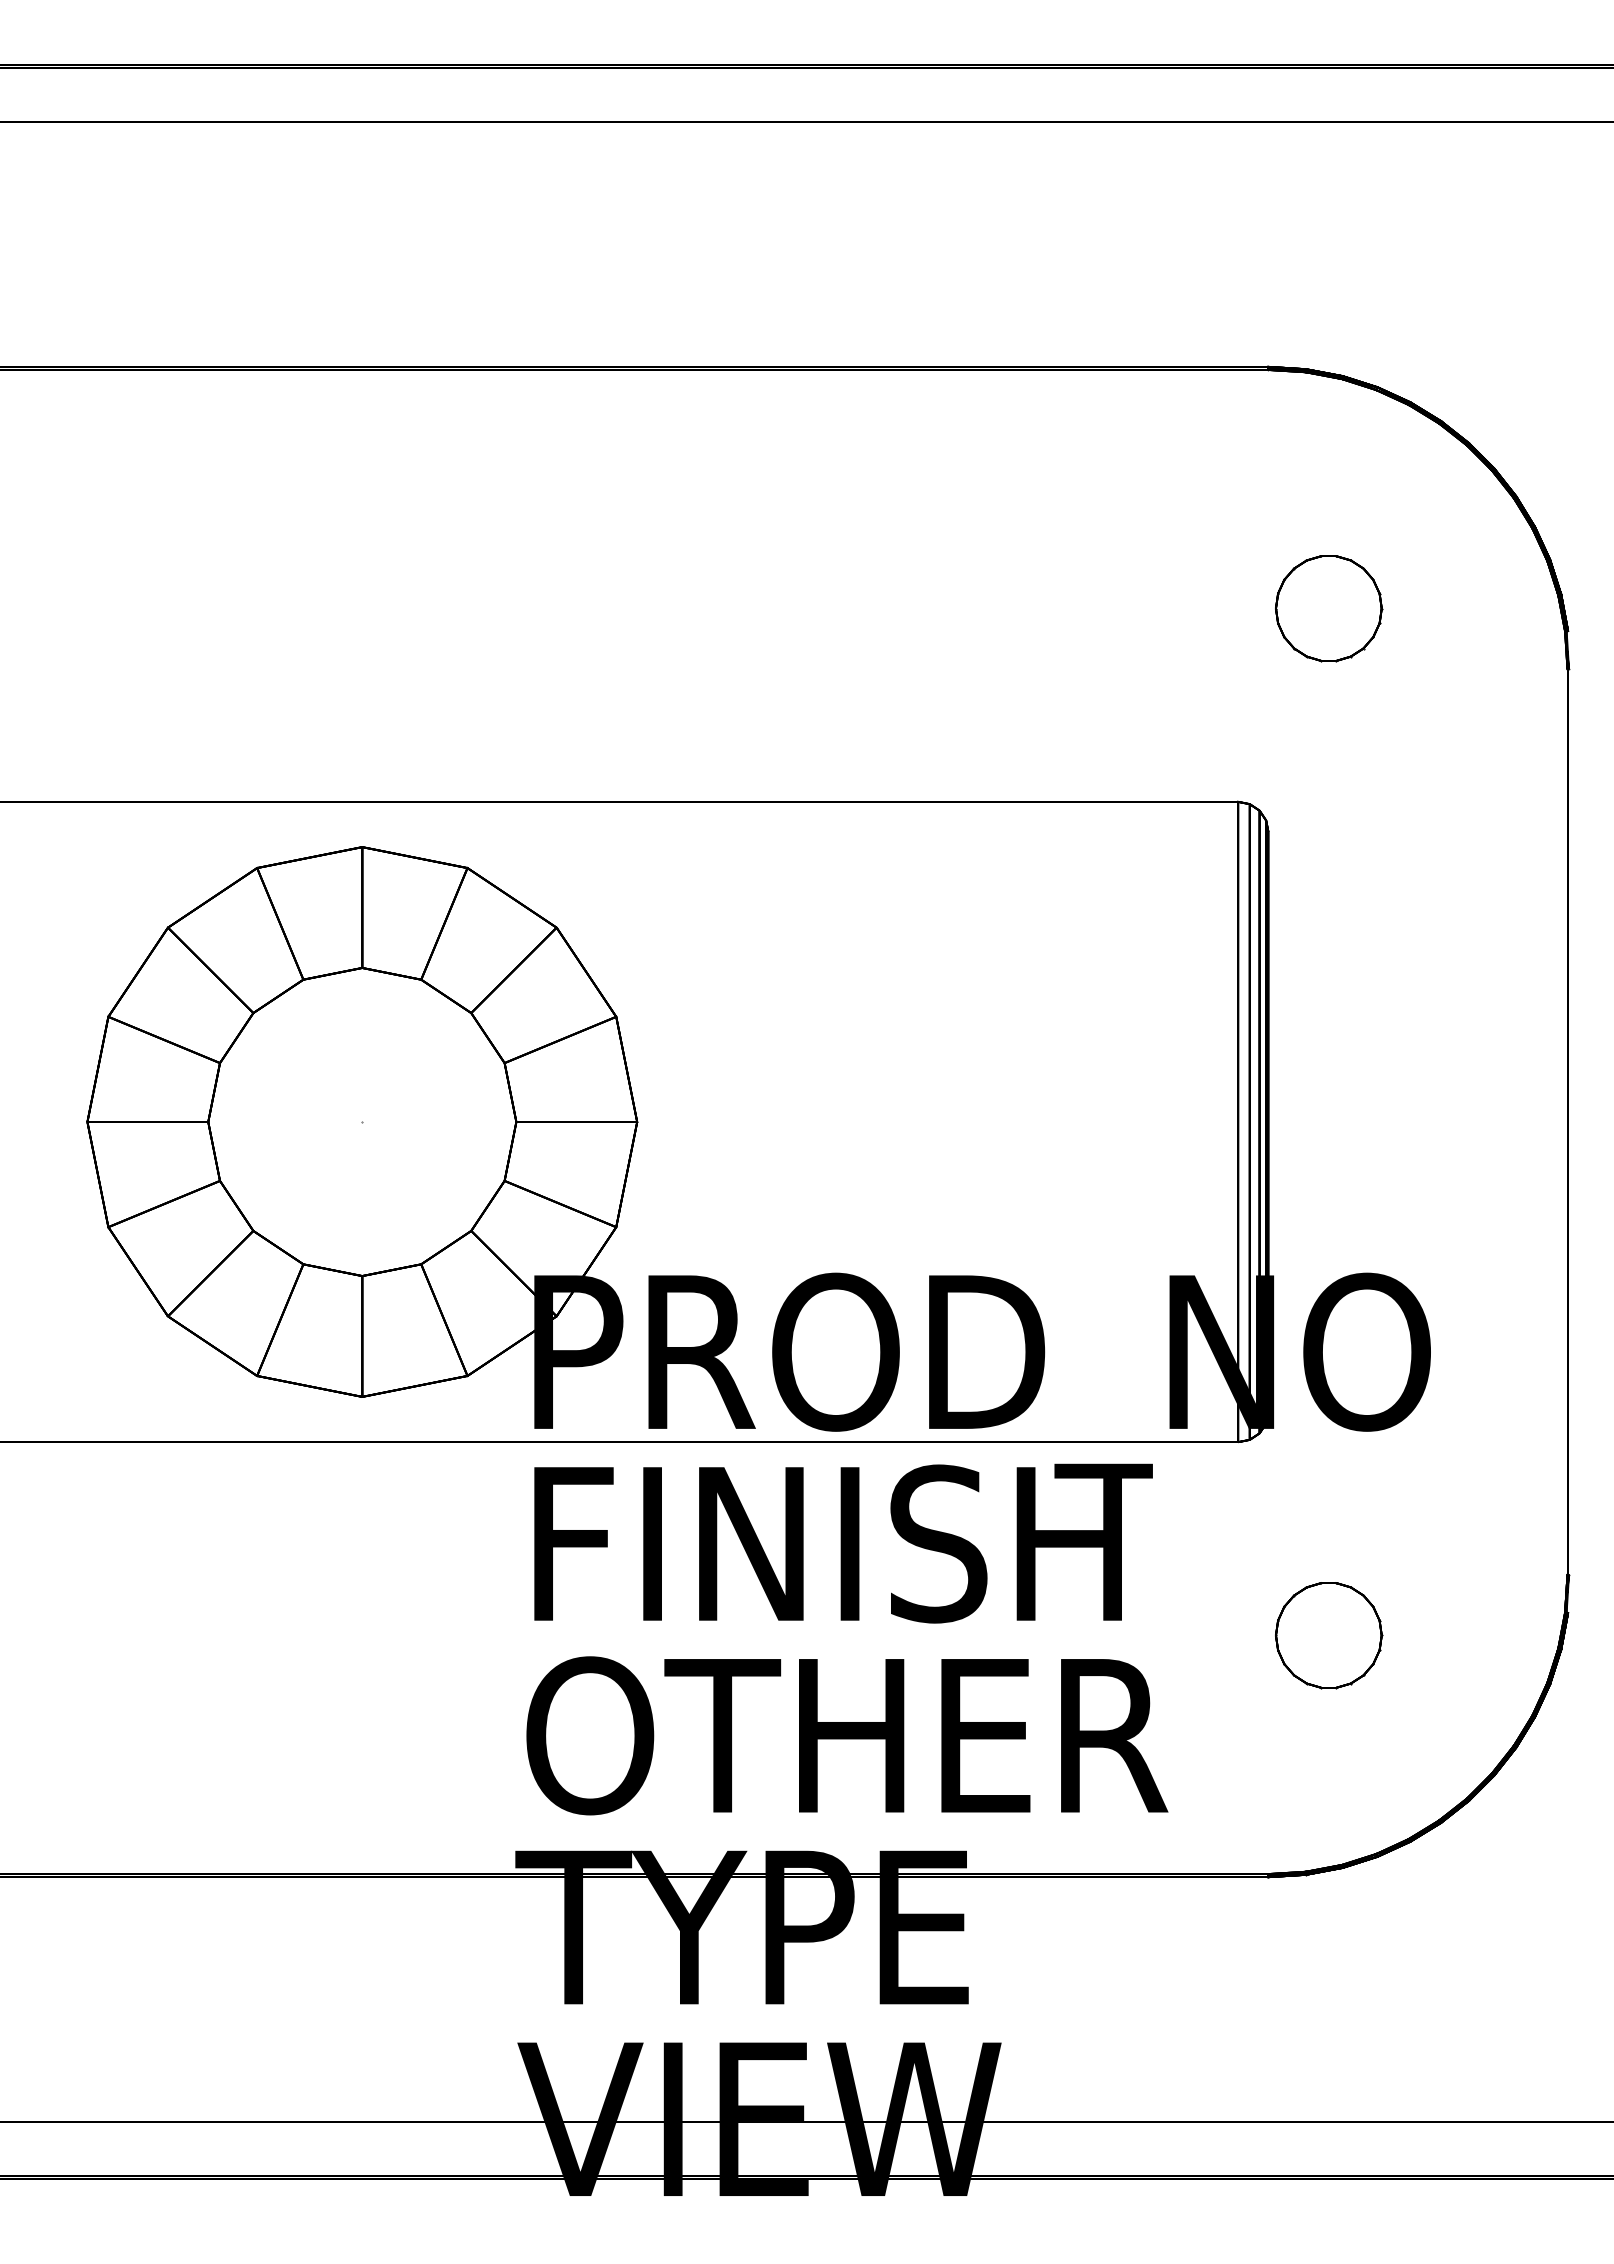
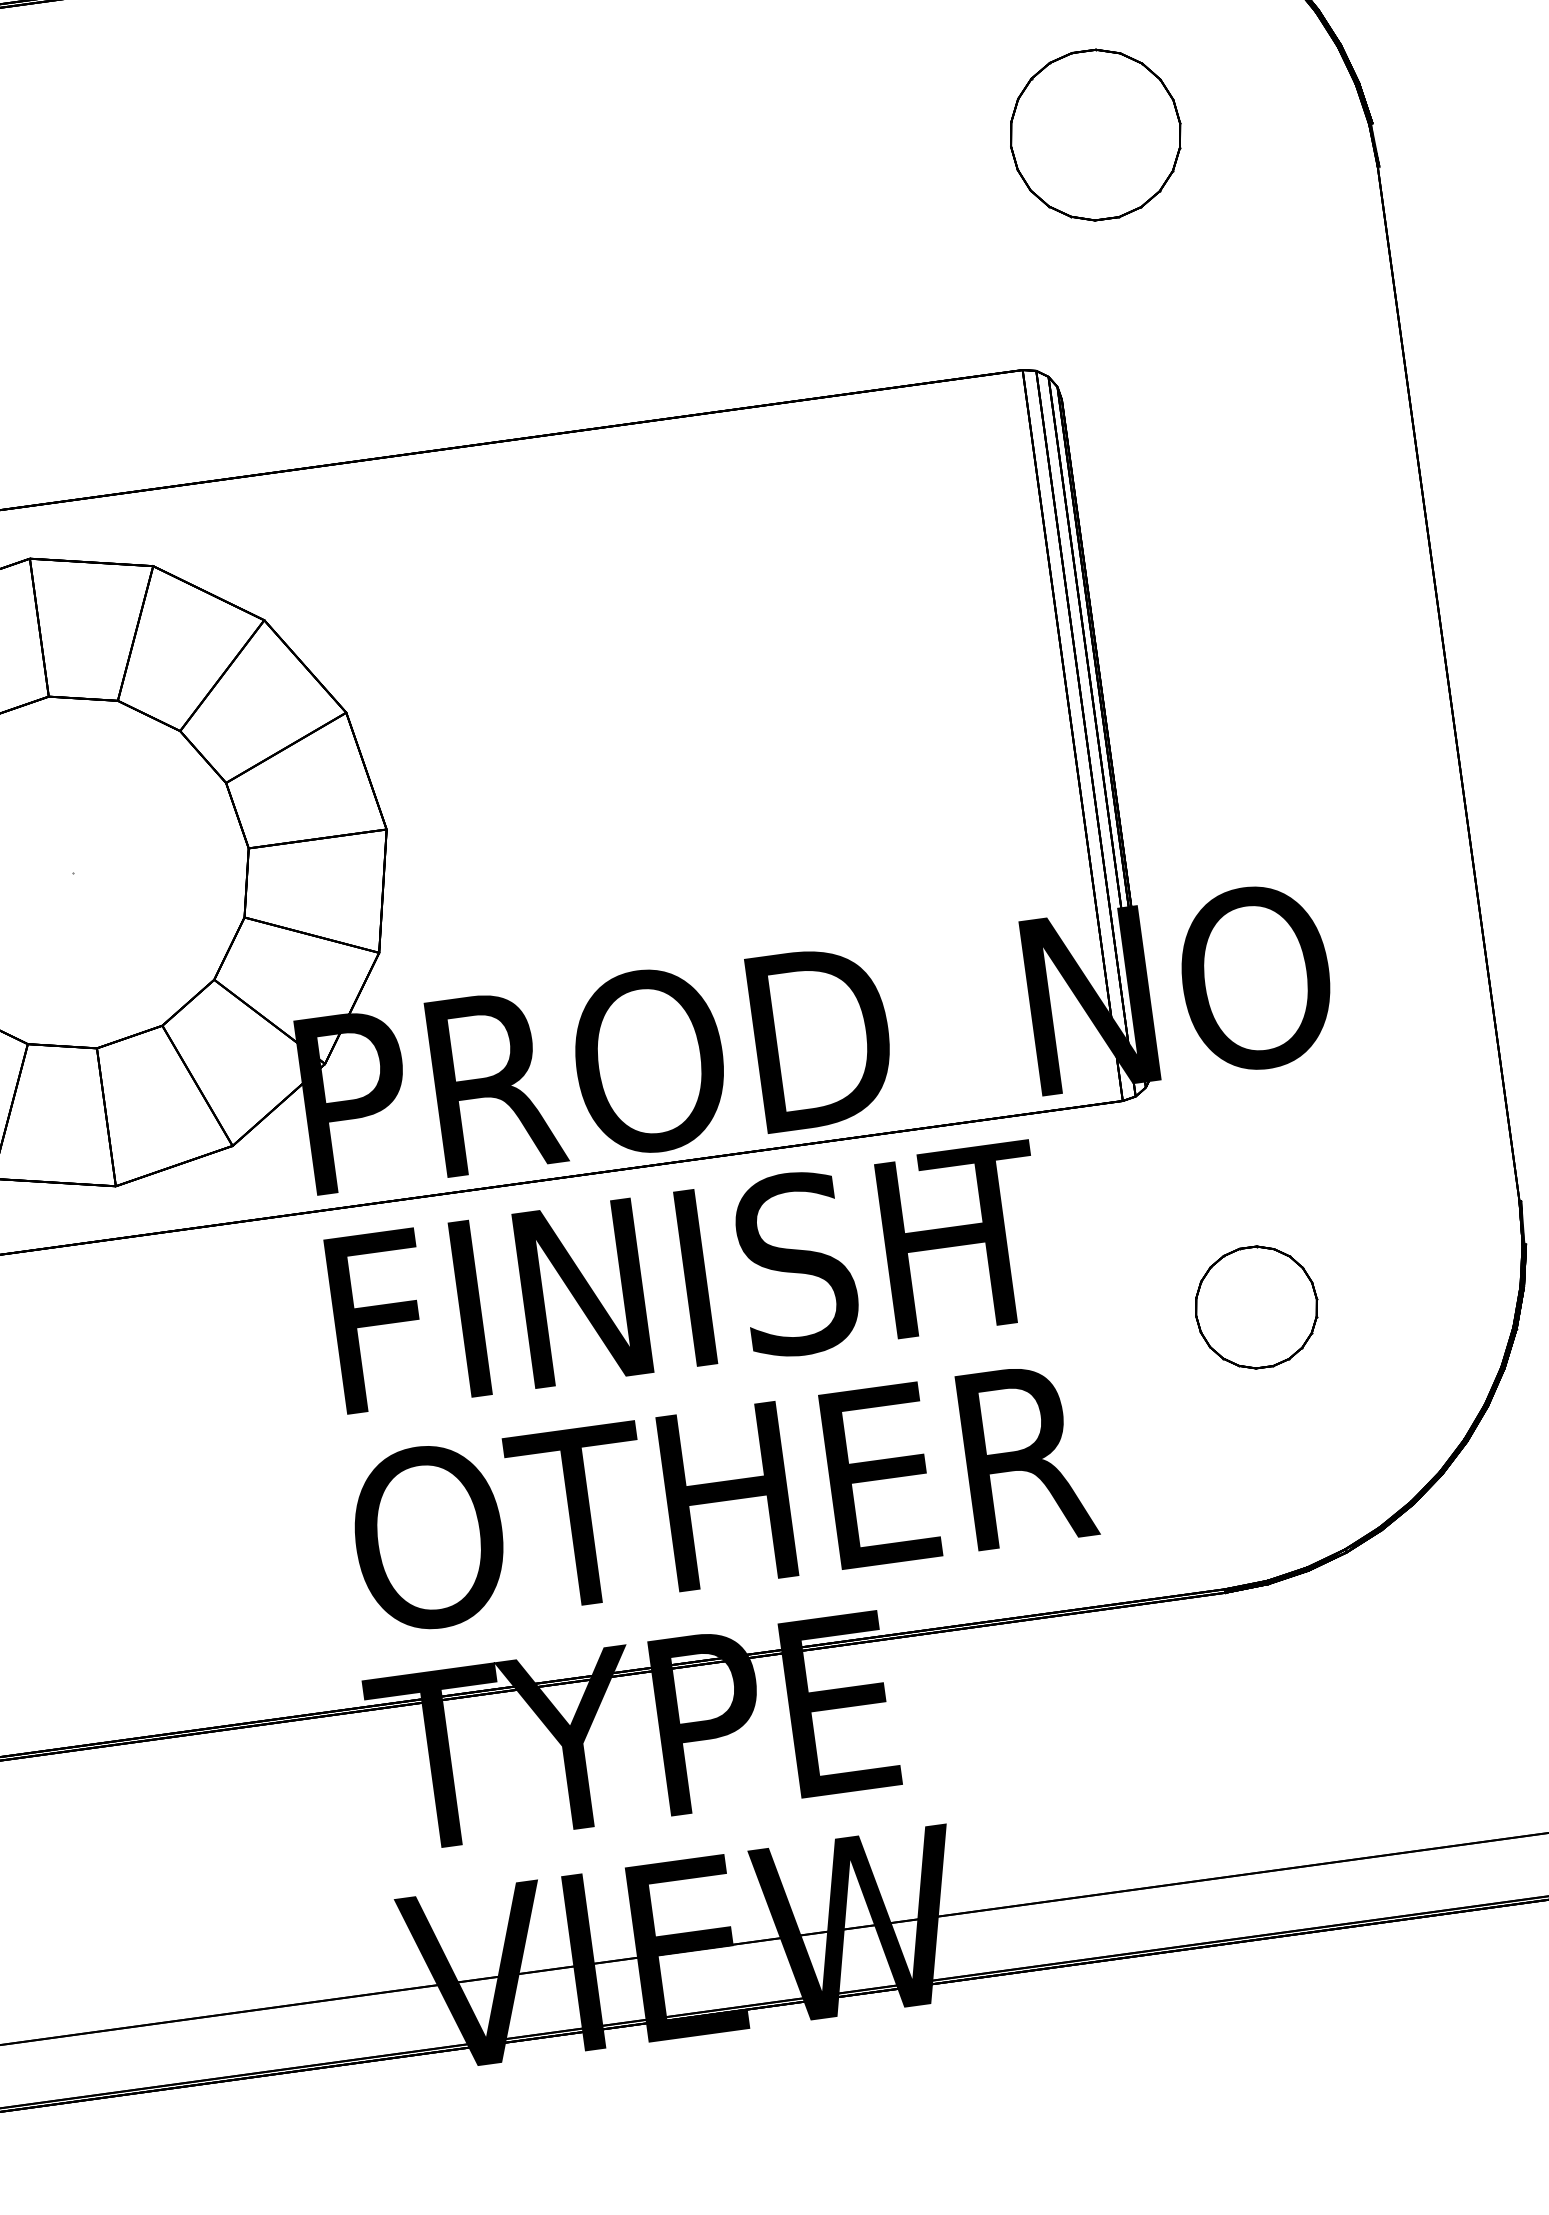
part: (1329, 608) -> (1096, 135), size x1.4

